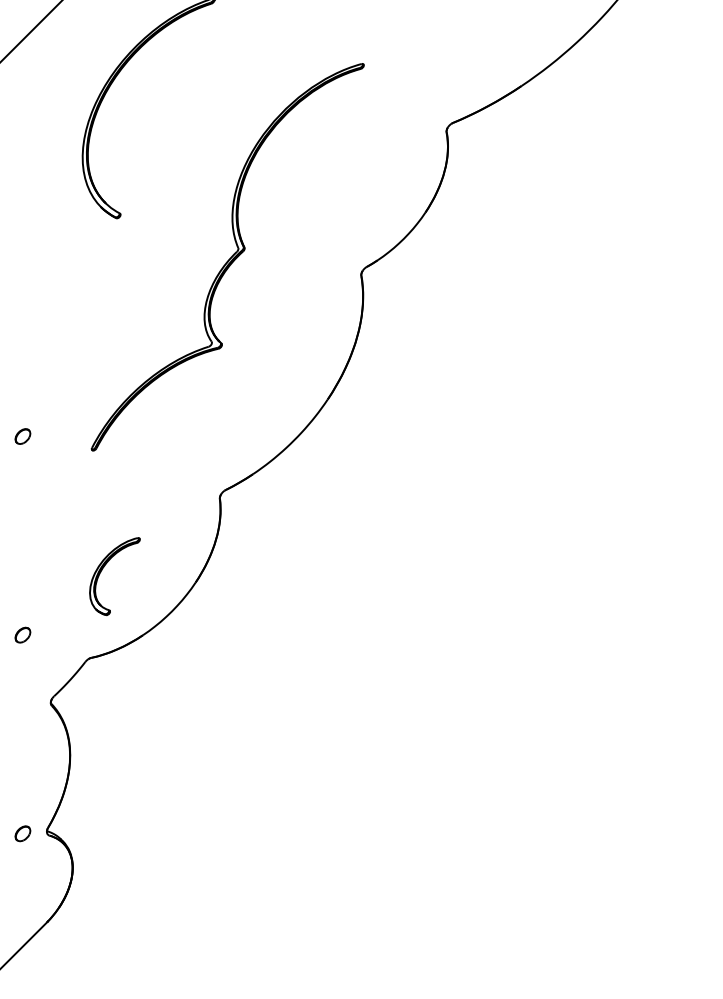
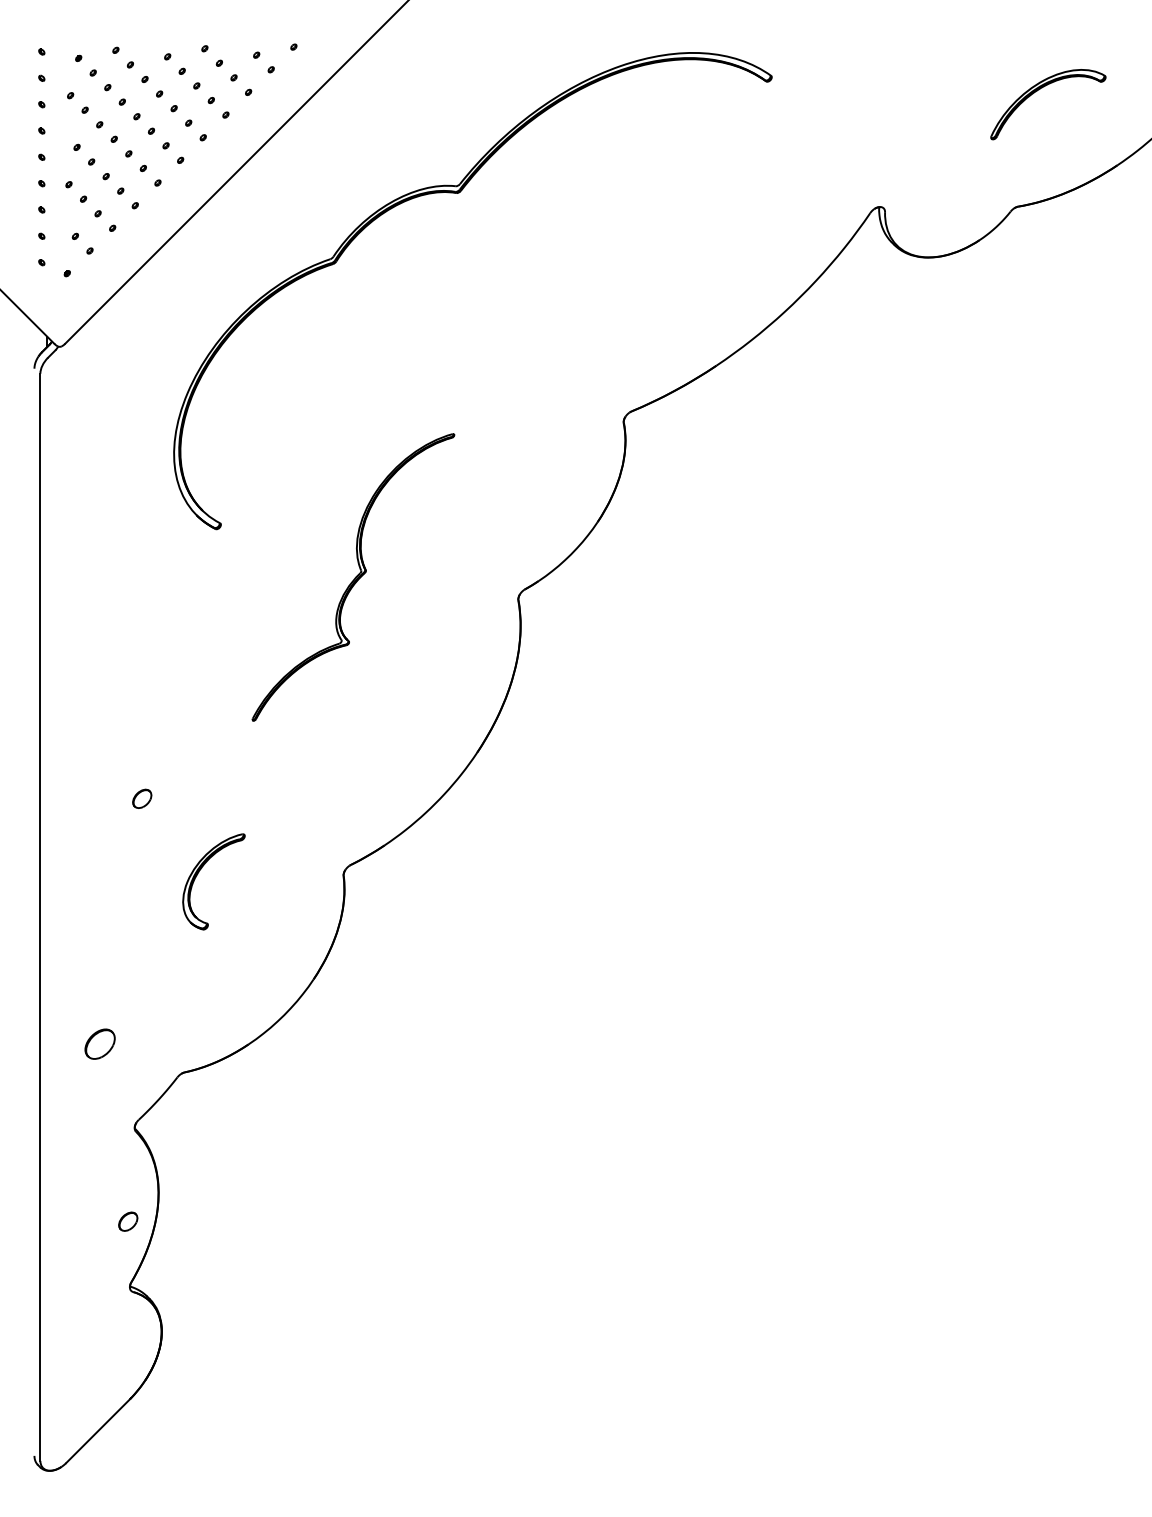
part: (227, 257) -> (353, 577), size x0.6
part: (23, 436) -> (142, 798), moved
part: (102, 570) -> (198, 874), moved
part: (23, 635) -> (100, 1044), size x1.6
part: (23, 833) -> (128, 1221), moved

